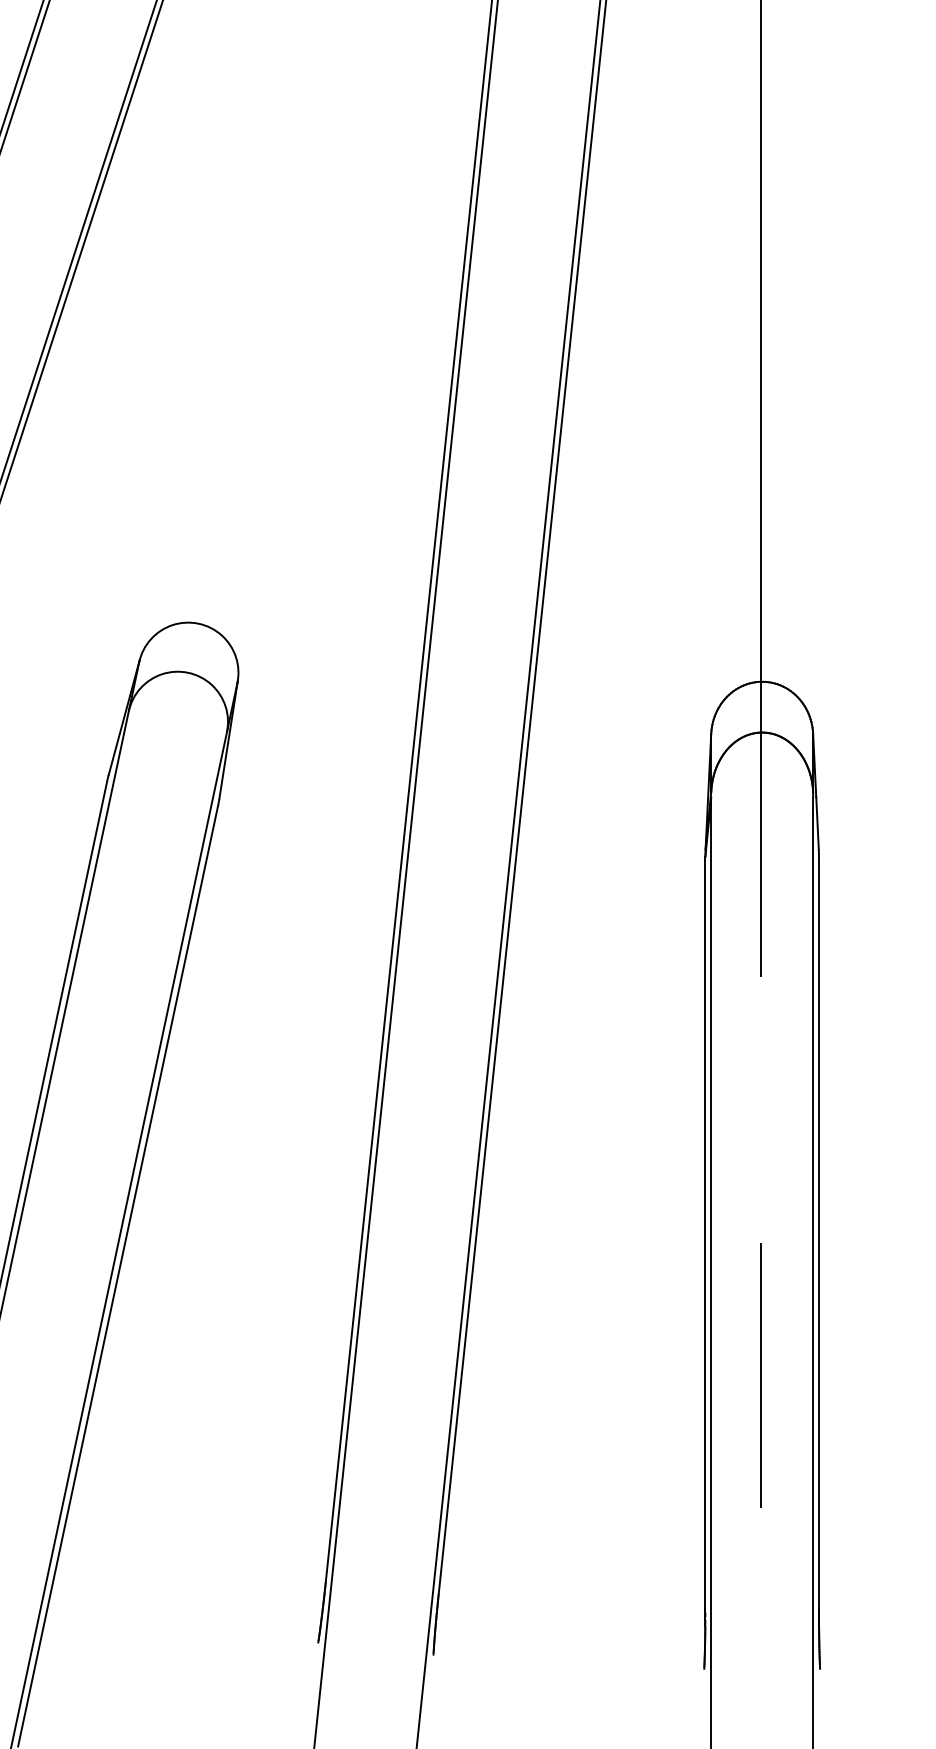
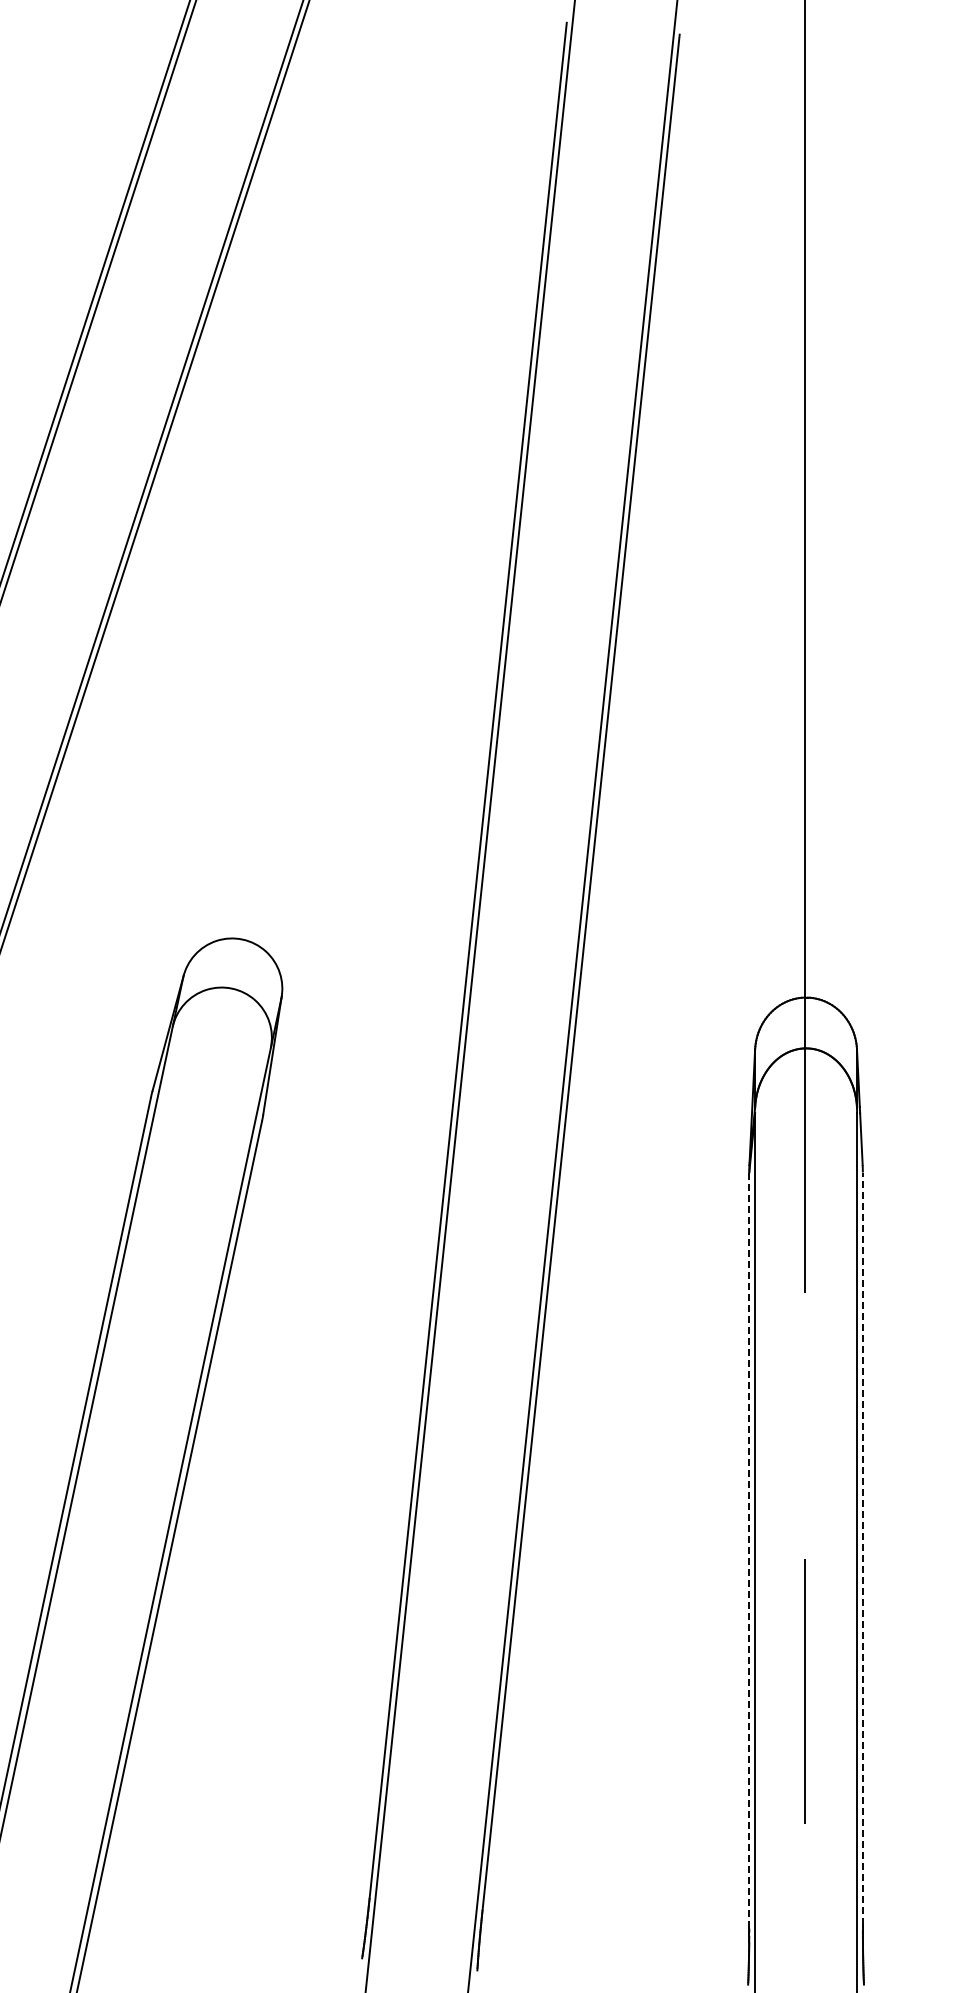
line: (818, 1232) -> (862, 1548), solid -> dashed
line: (705, 1233) -> (749, 1549), solid -> dashed

